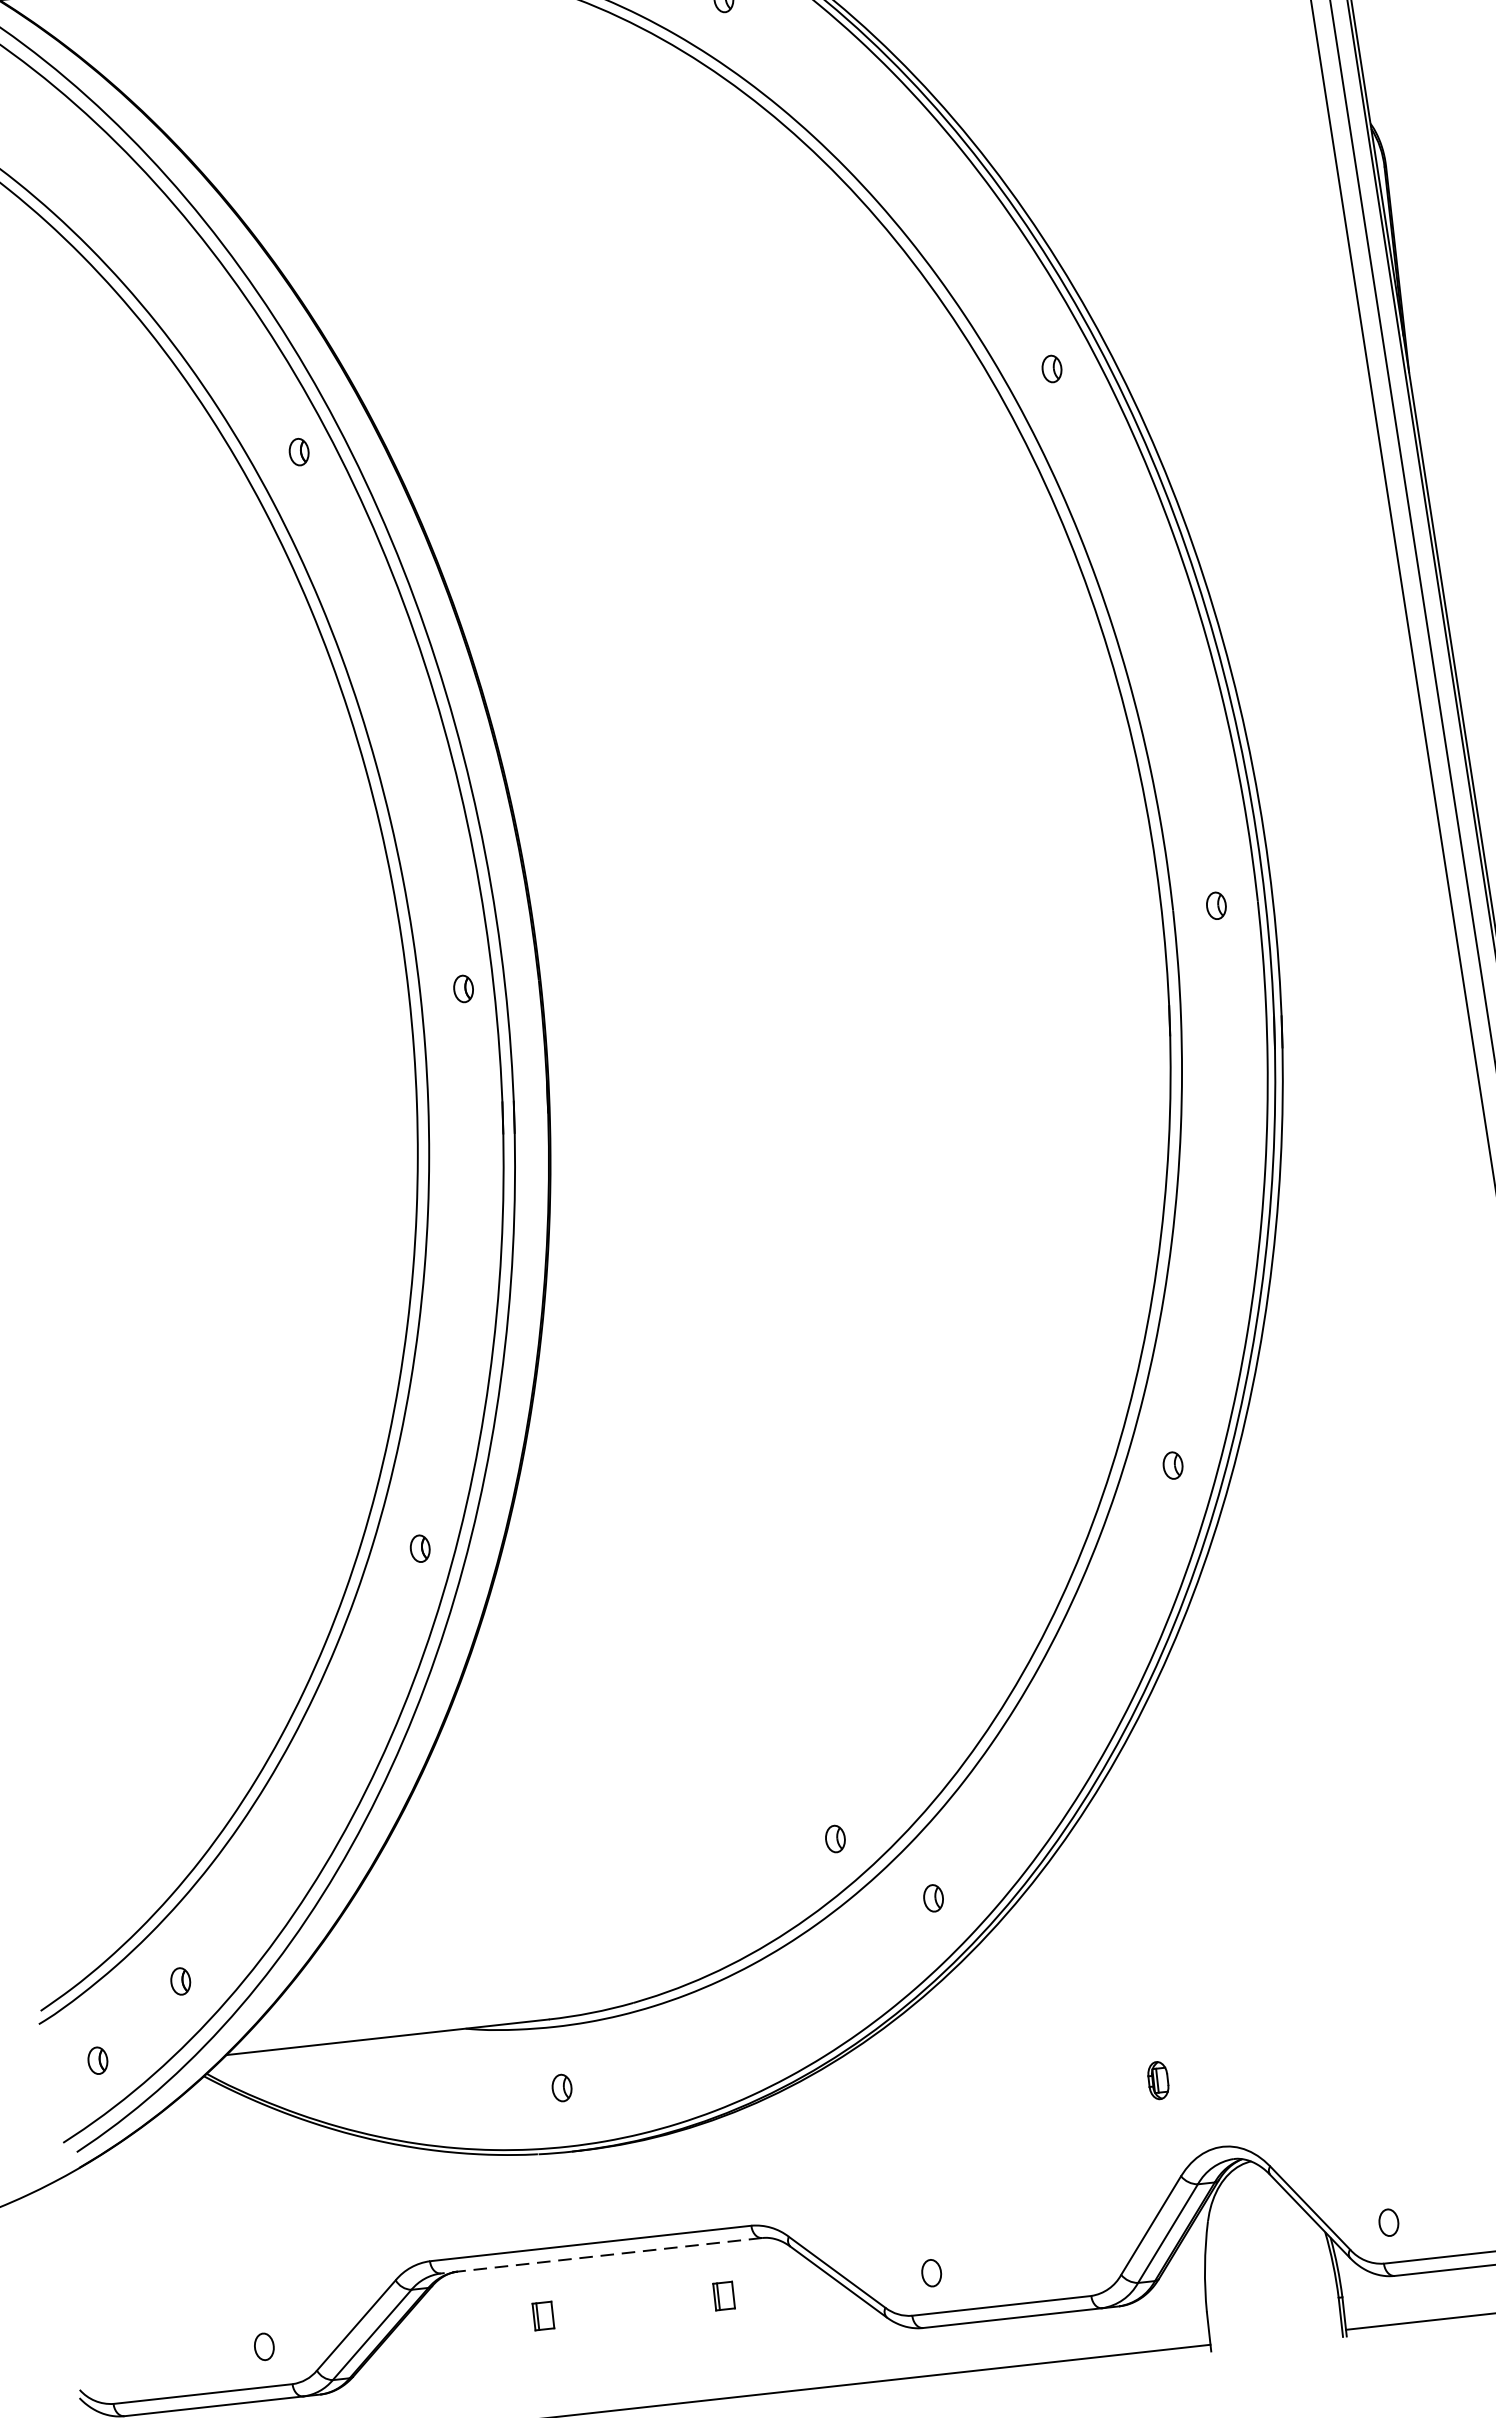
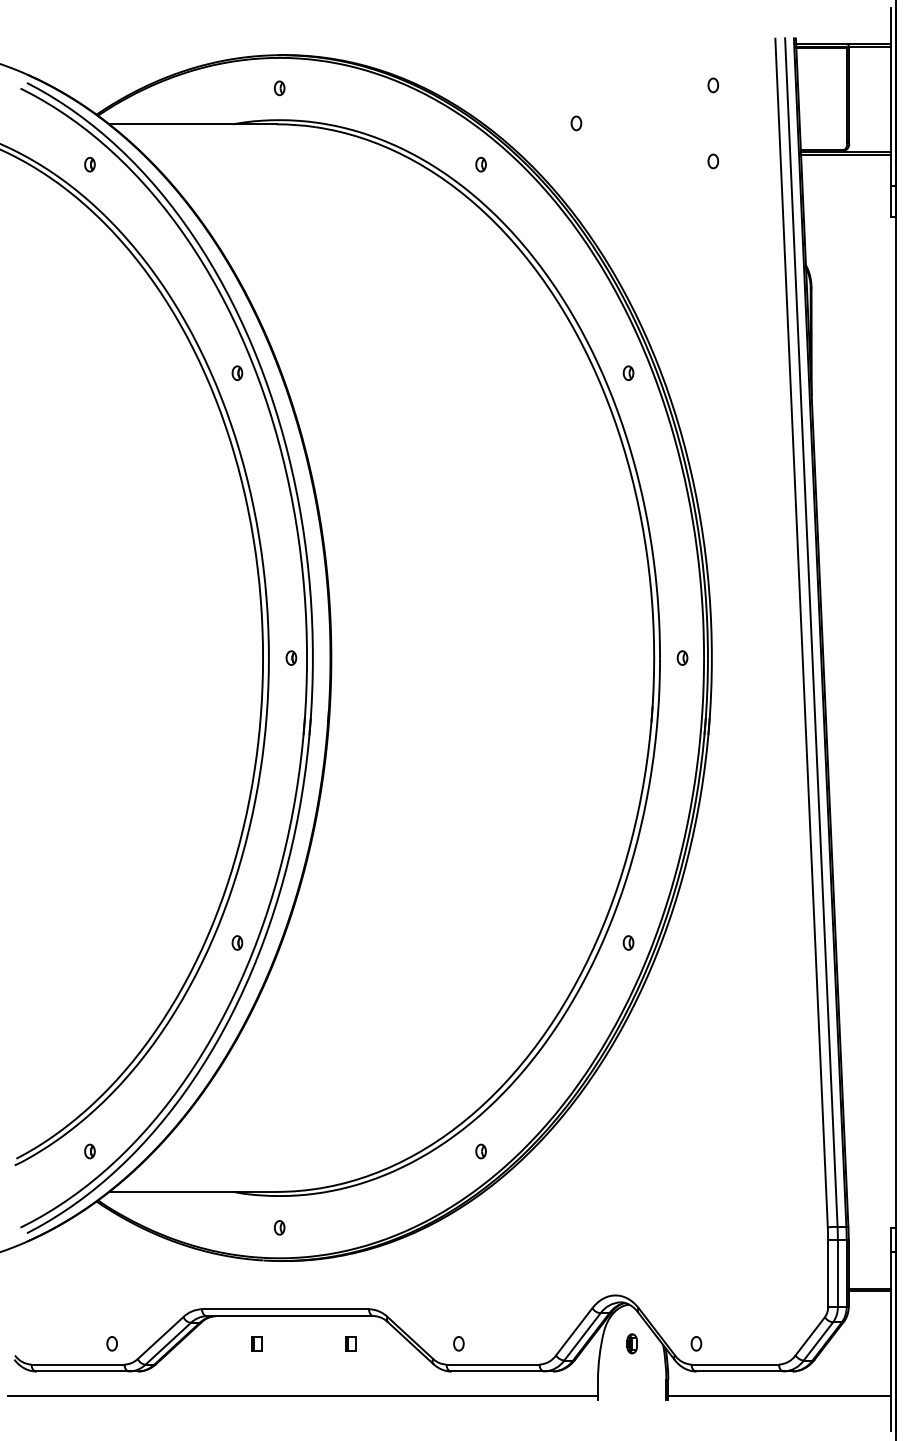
part: (834, 1839) -> (433, 1115), removed
part: (97, 2060) -> (42, 1187), removed
part: (1157, 2080) -> (631, 1343), moved
line: (599, 2256) -> (289, 1316), dashed -> solid

